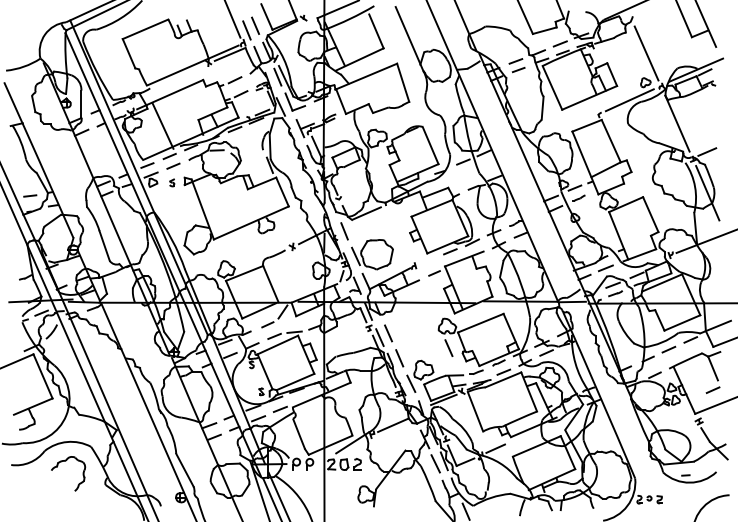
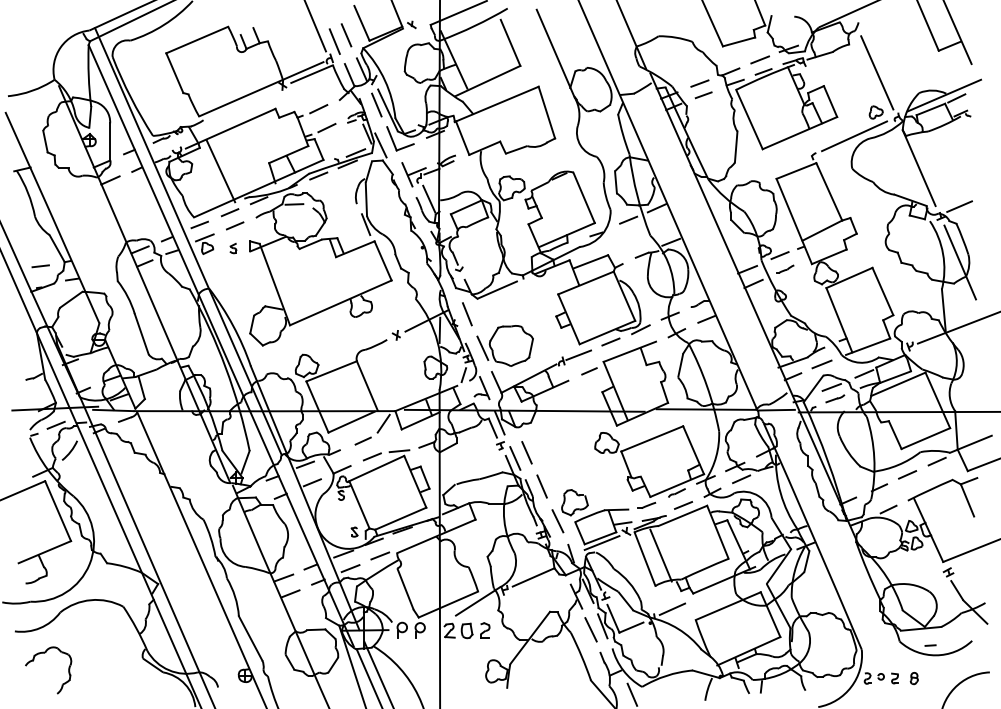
line: (426, 261) -> (578, 355), added
line: (448, 347) -> (608, 472), removed
line: (713, 389) -> (967, 529), removed
line: (486, 409) -> (660, 555), added
part: (58, 466) -> (34, 660), moved
part: (673, 499) -> (913, 678), added

